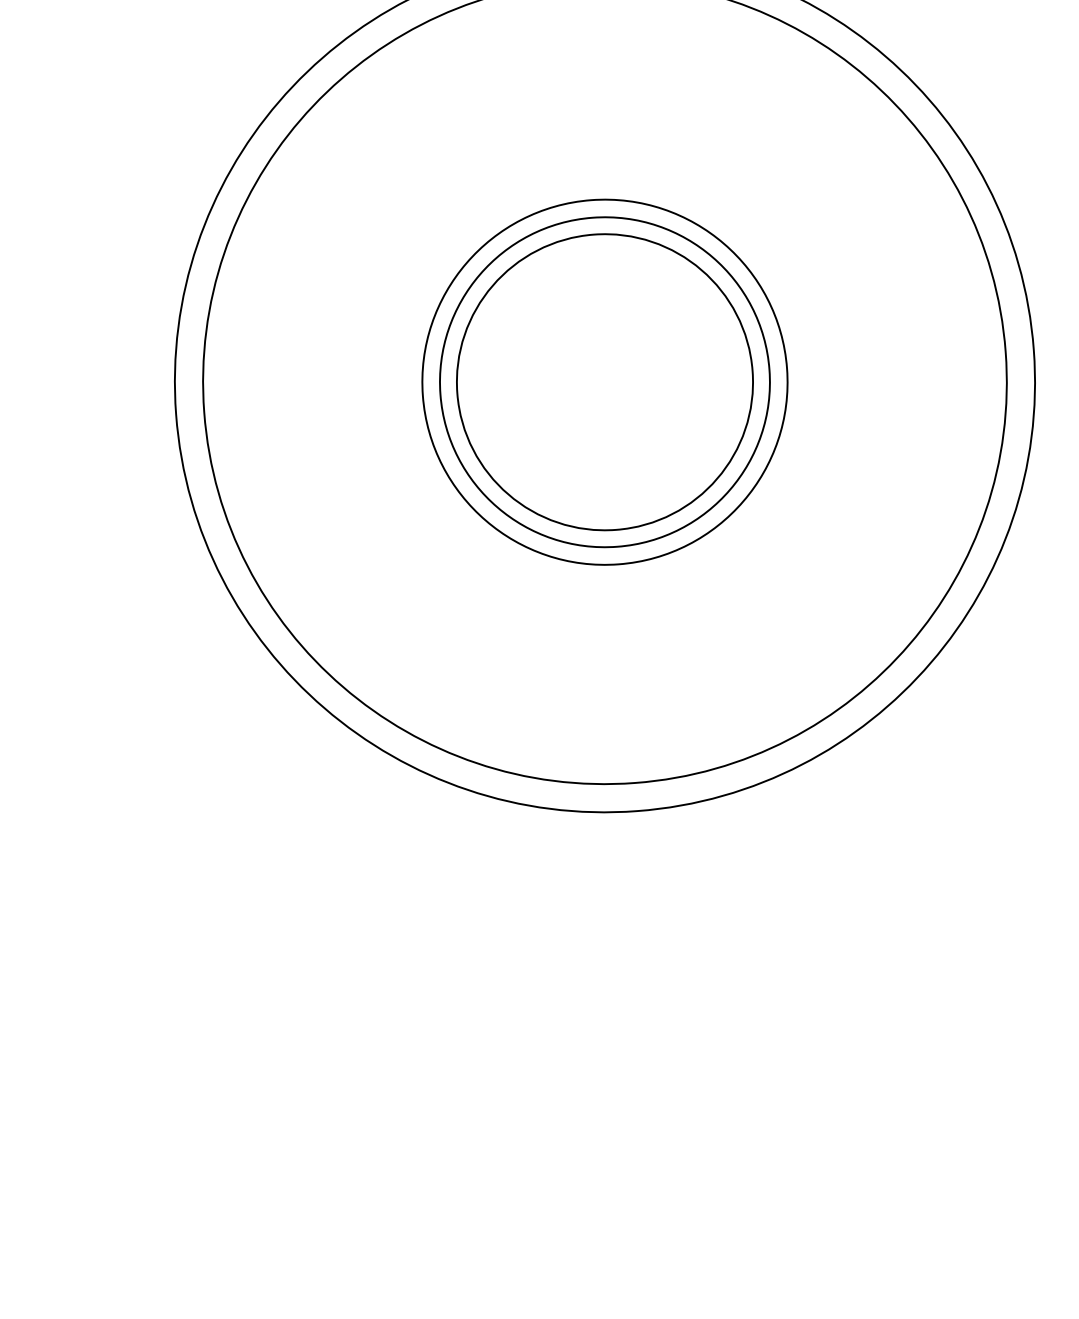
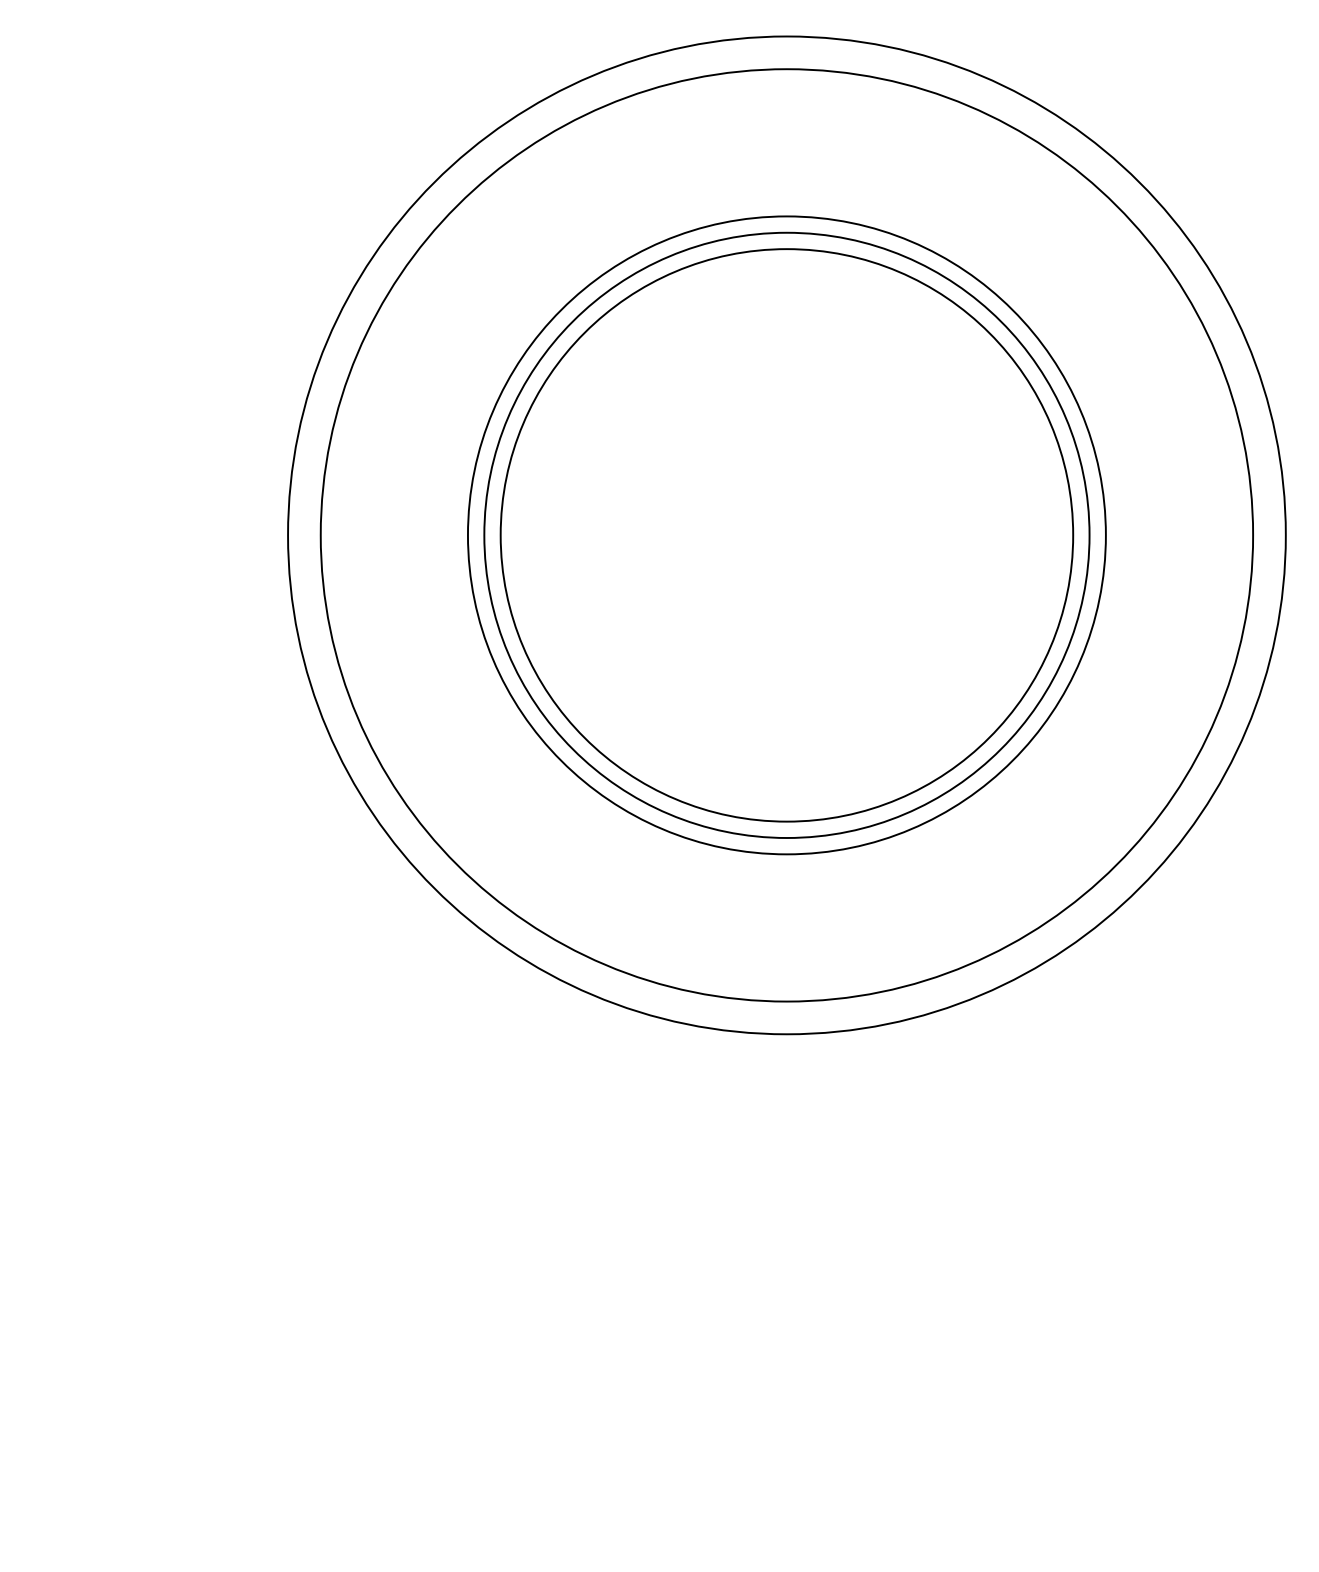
circle: (604, 382) -> (786, 535), size x1.43
circle: (604, 382) -> (786, 535), size x1.67
circle: (604, 382) -> (786, 535), size x1.67

